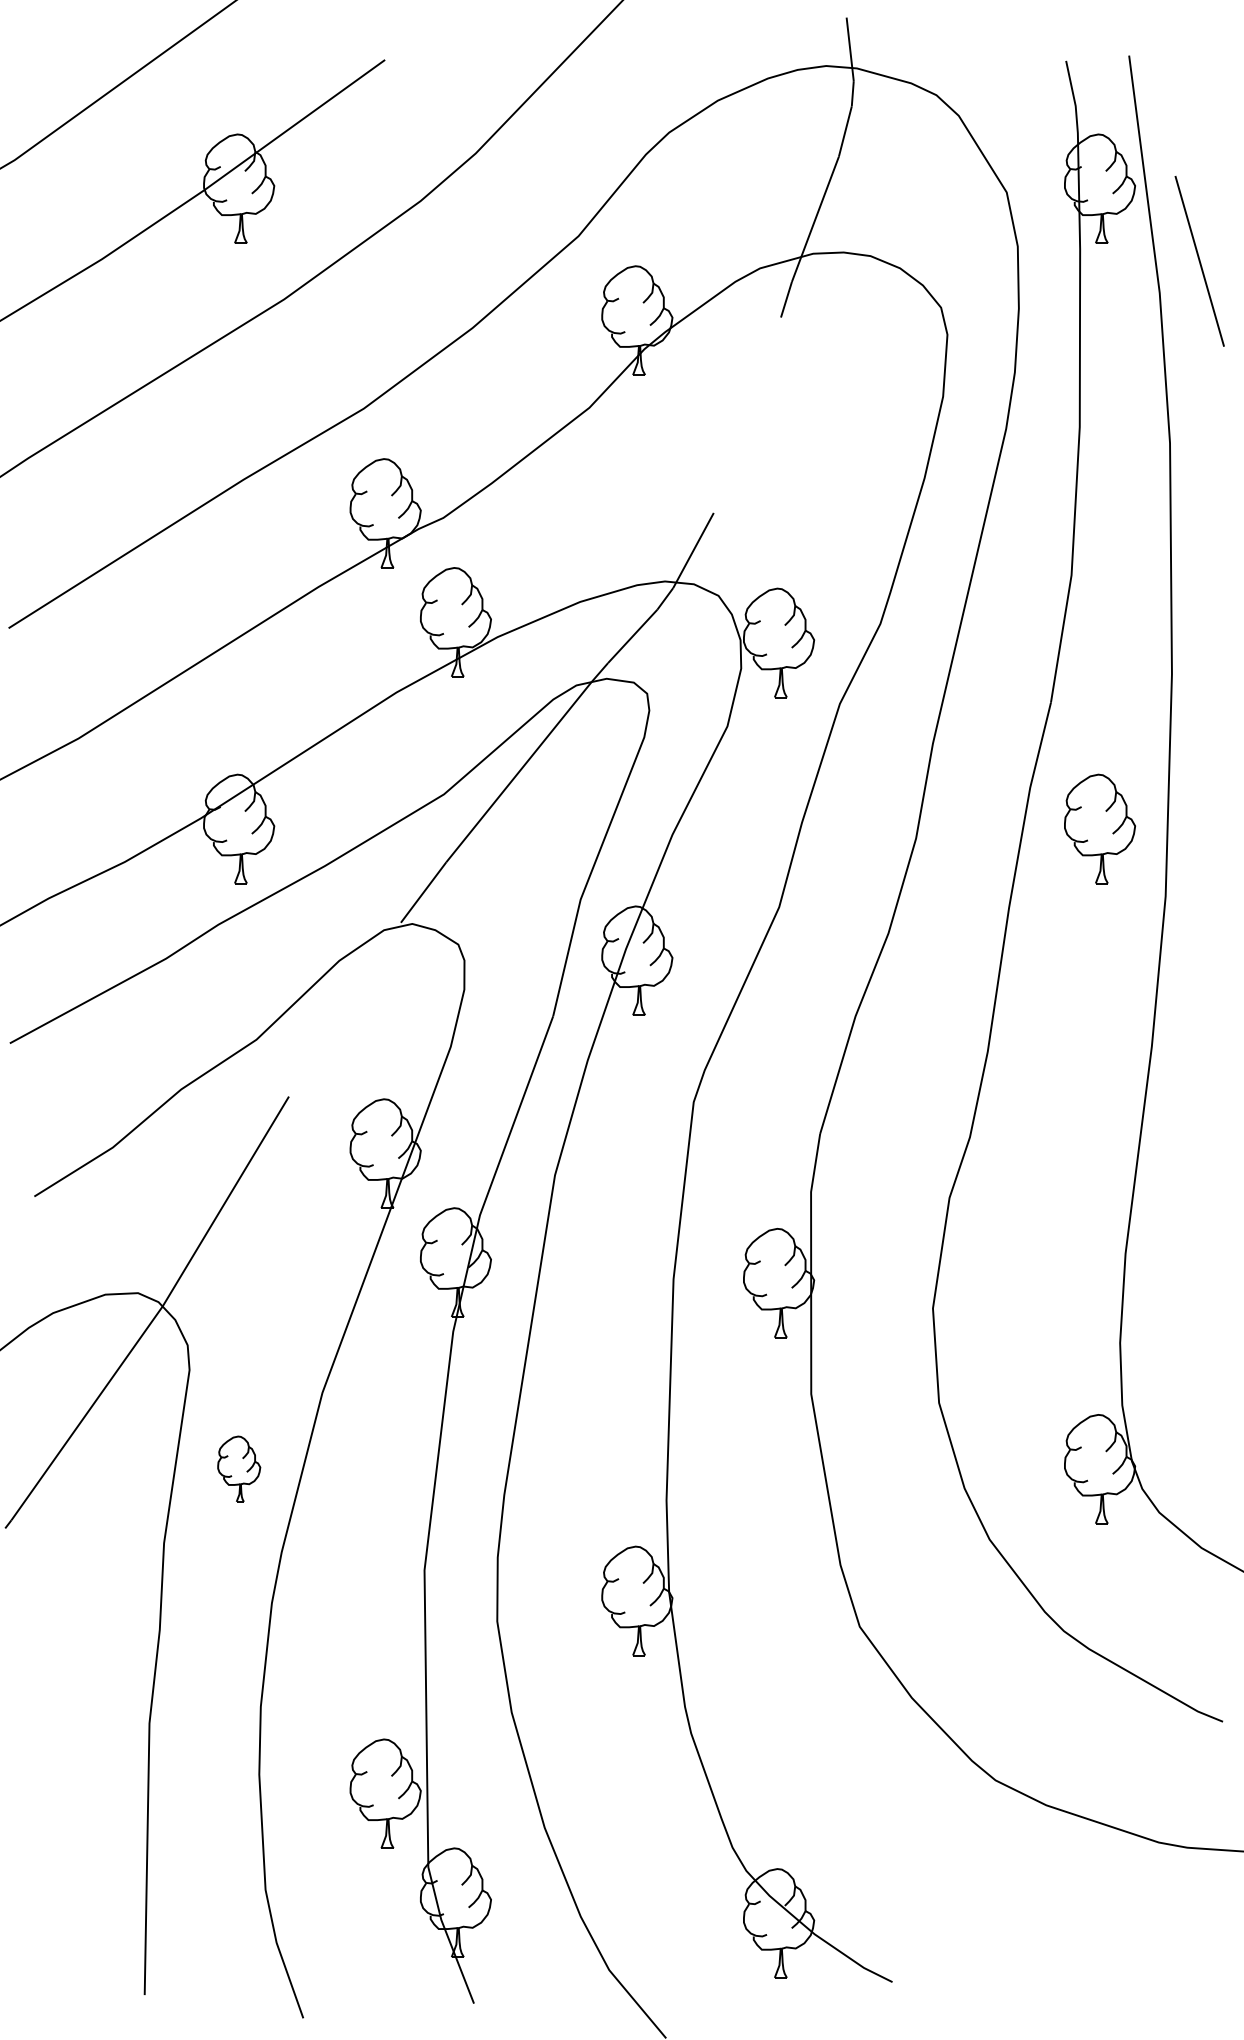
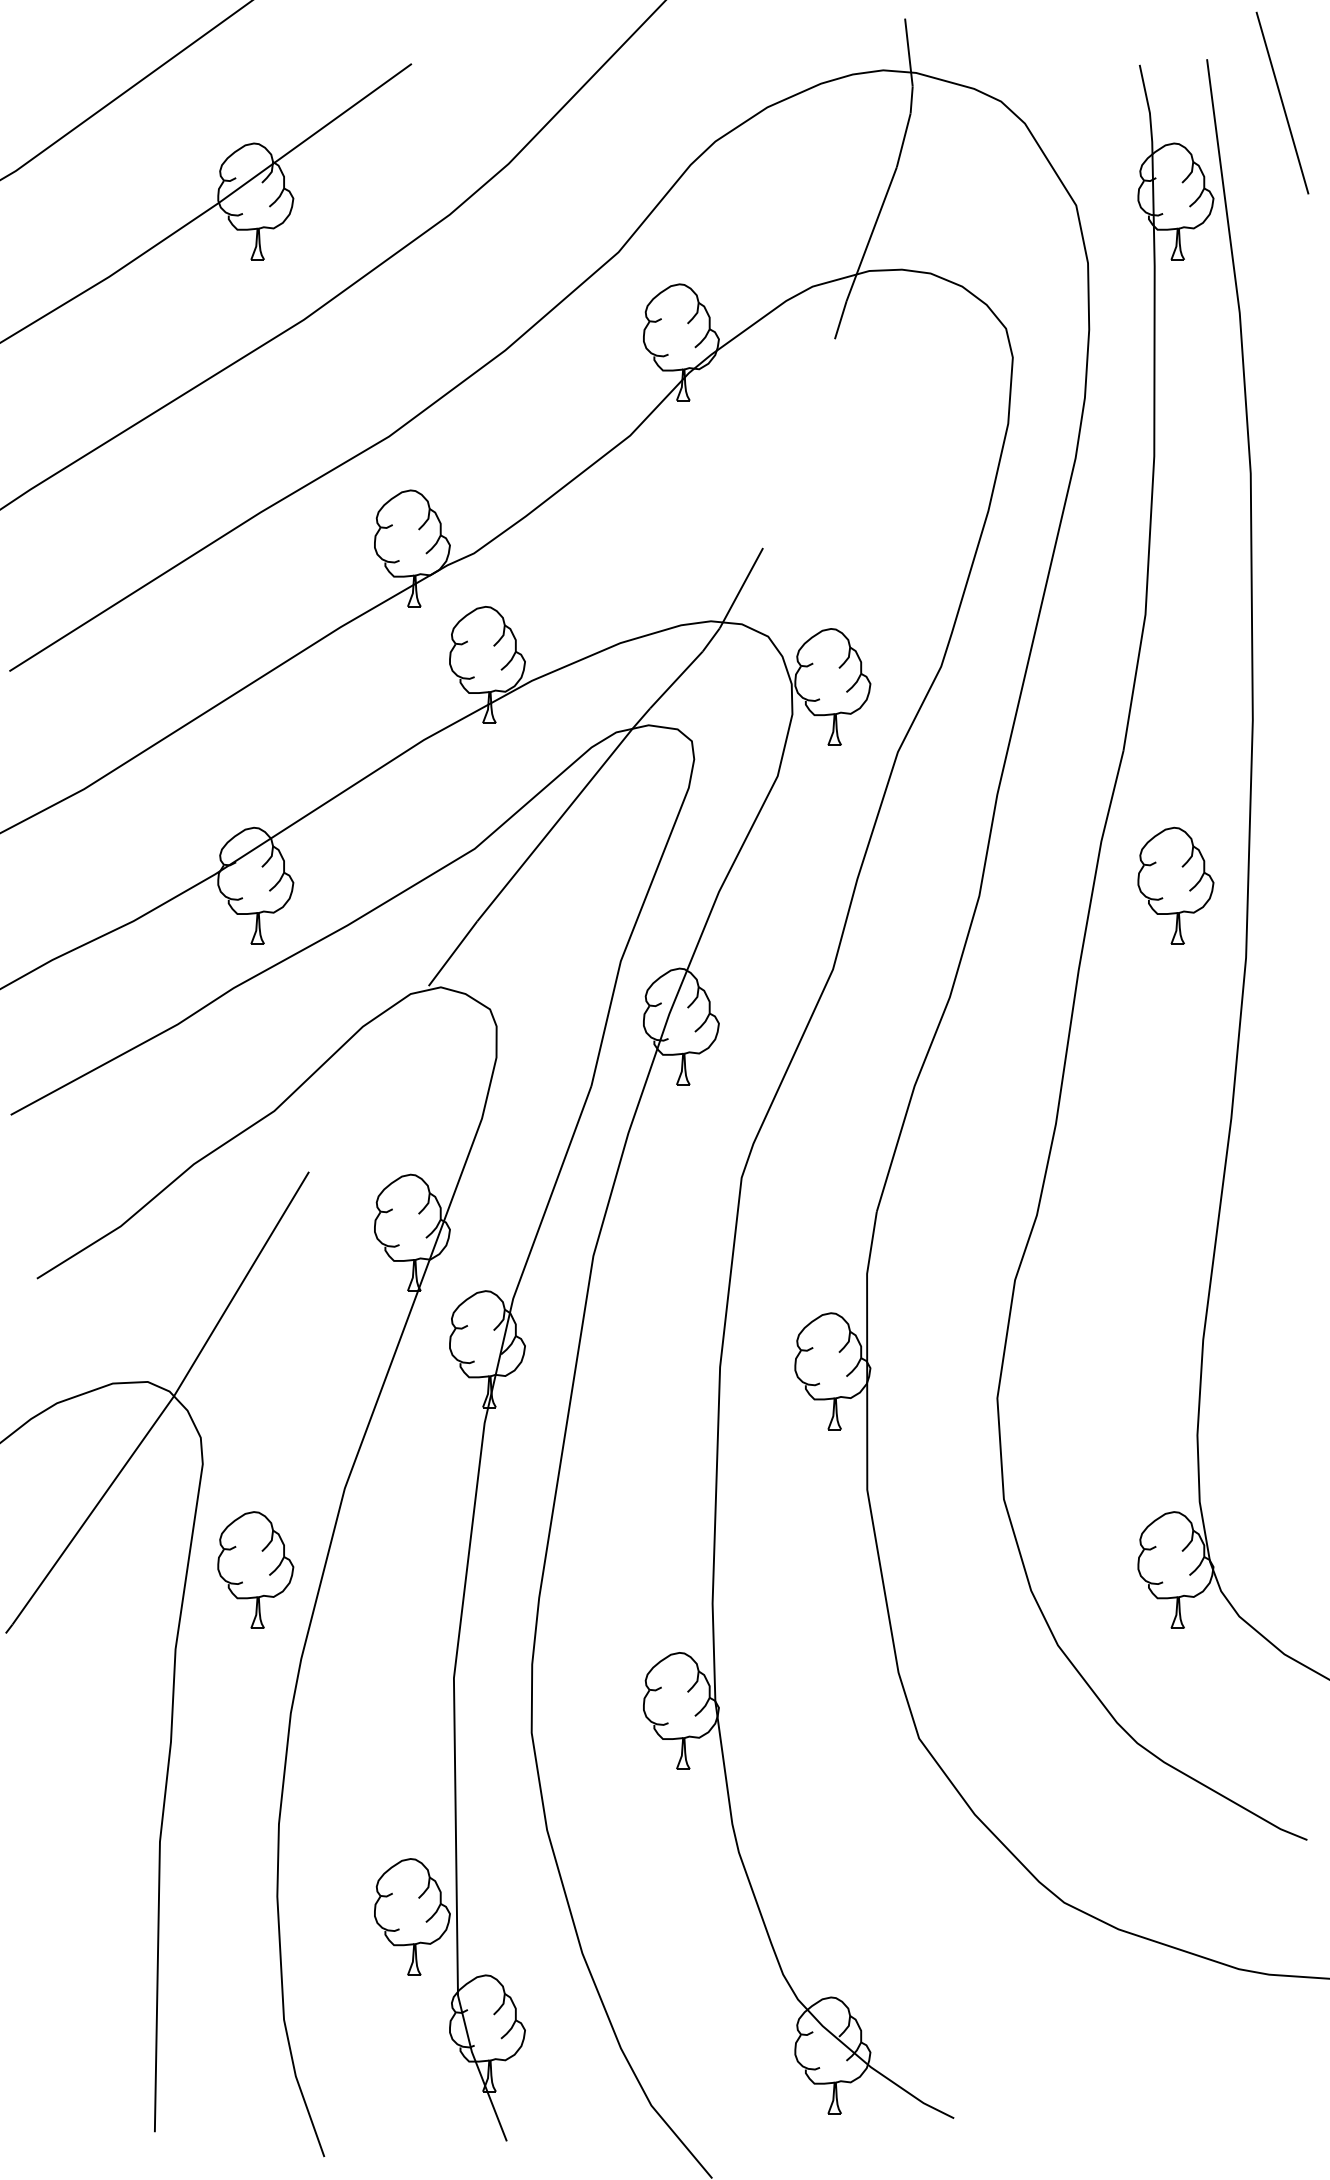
line: (1199, 260) -> (1282, 102), moved
part: (238, 1468) -> (255, 1569), size x1.67

